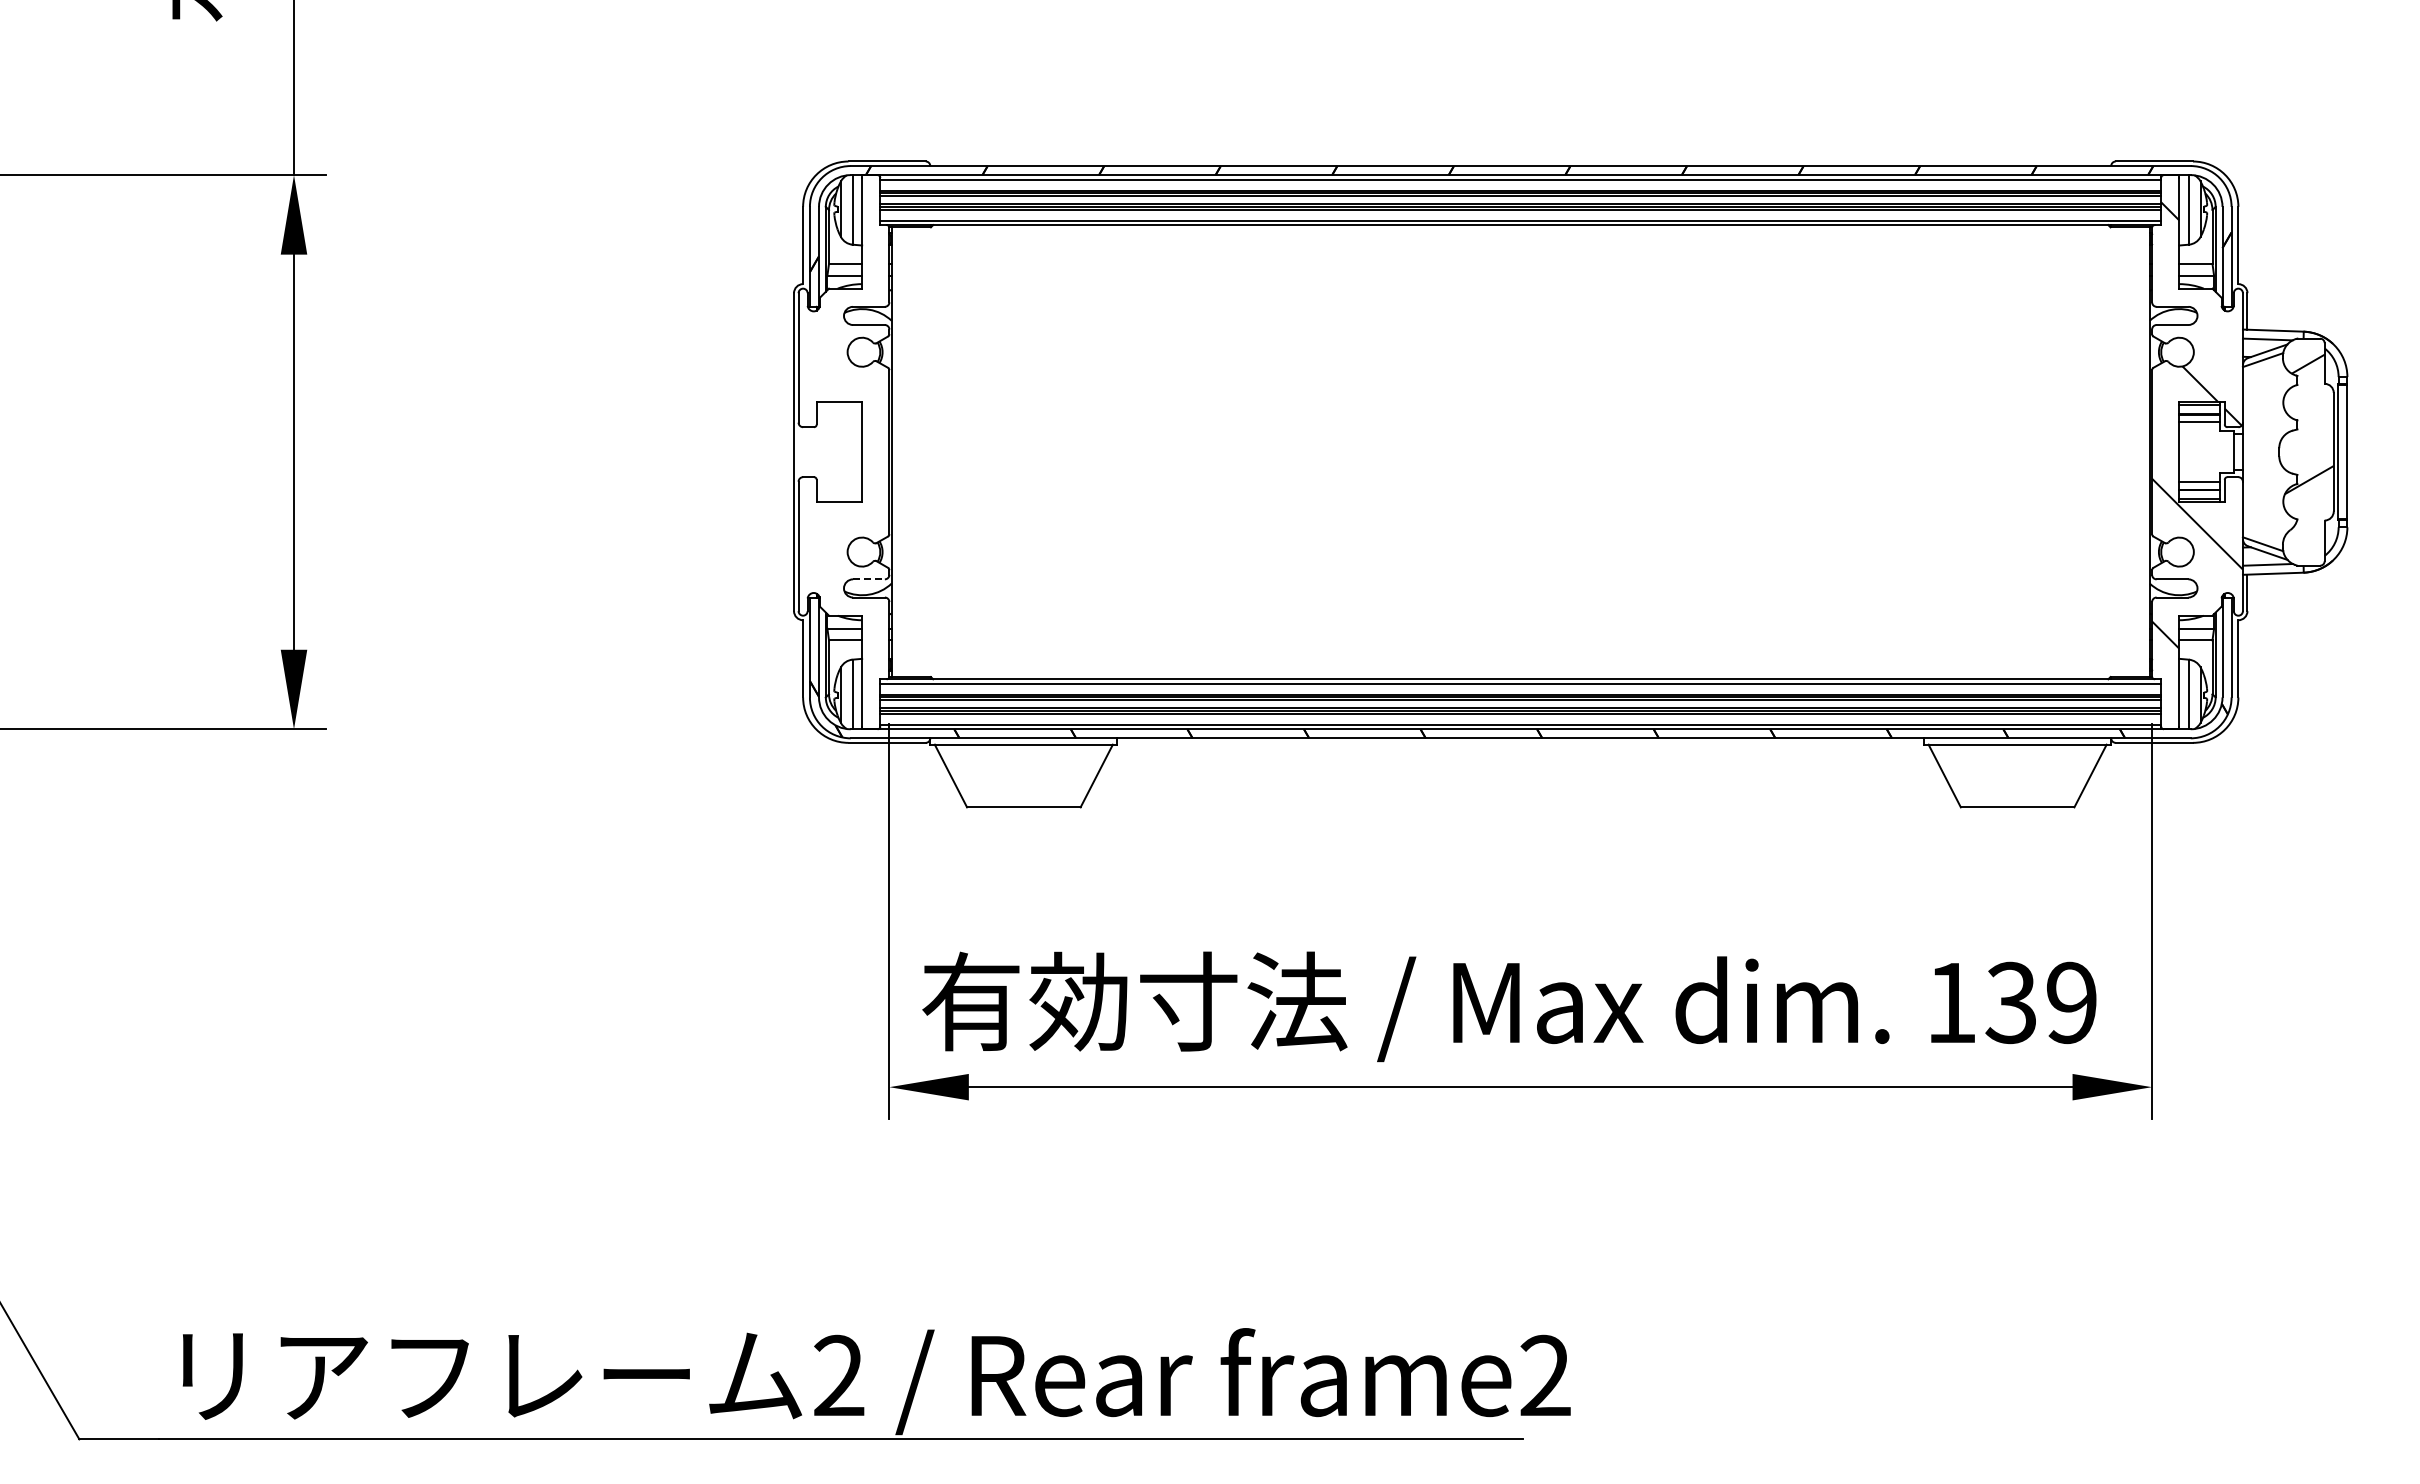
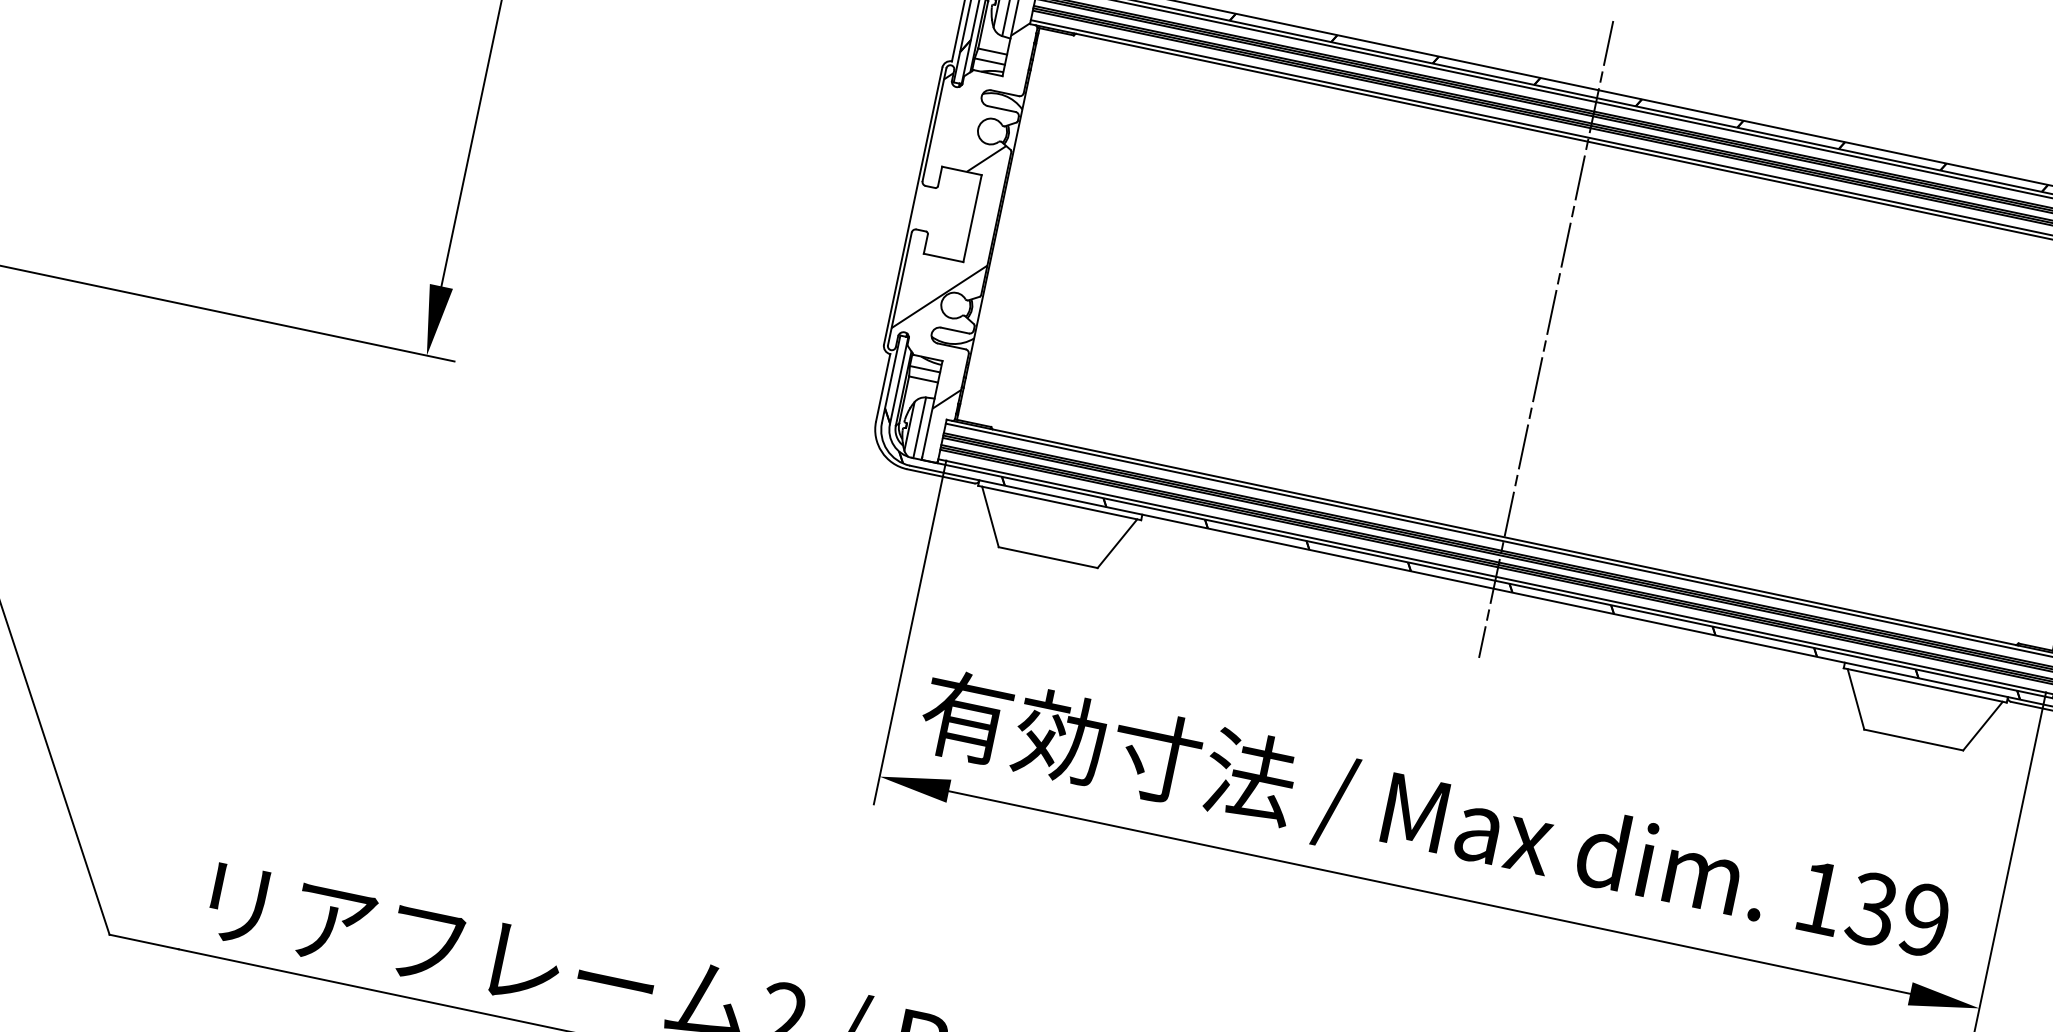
hatch: (843, 447) -> (957, 211), added
line: (1520, 451) -> (1546, 338), added
line: (868, 579) -> (954, 330), dashed -> solid

